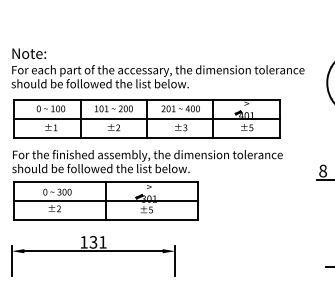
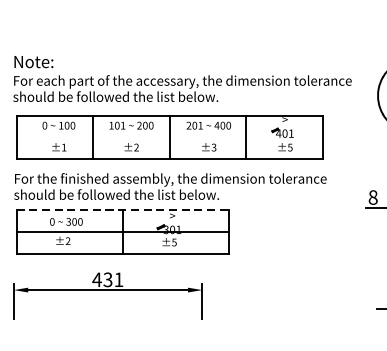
line: (146, 119) -> (169, 137), removed
line: (106, 181) -> (123, 209), solid -> dashed
text: (83, 242) -> (96, 280), 131 -> 431

